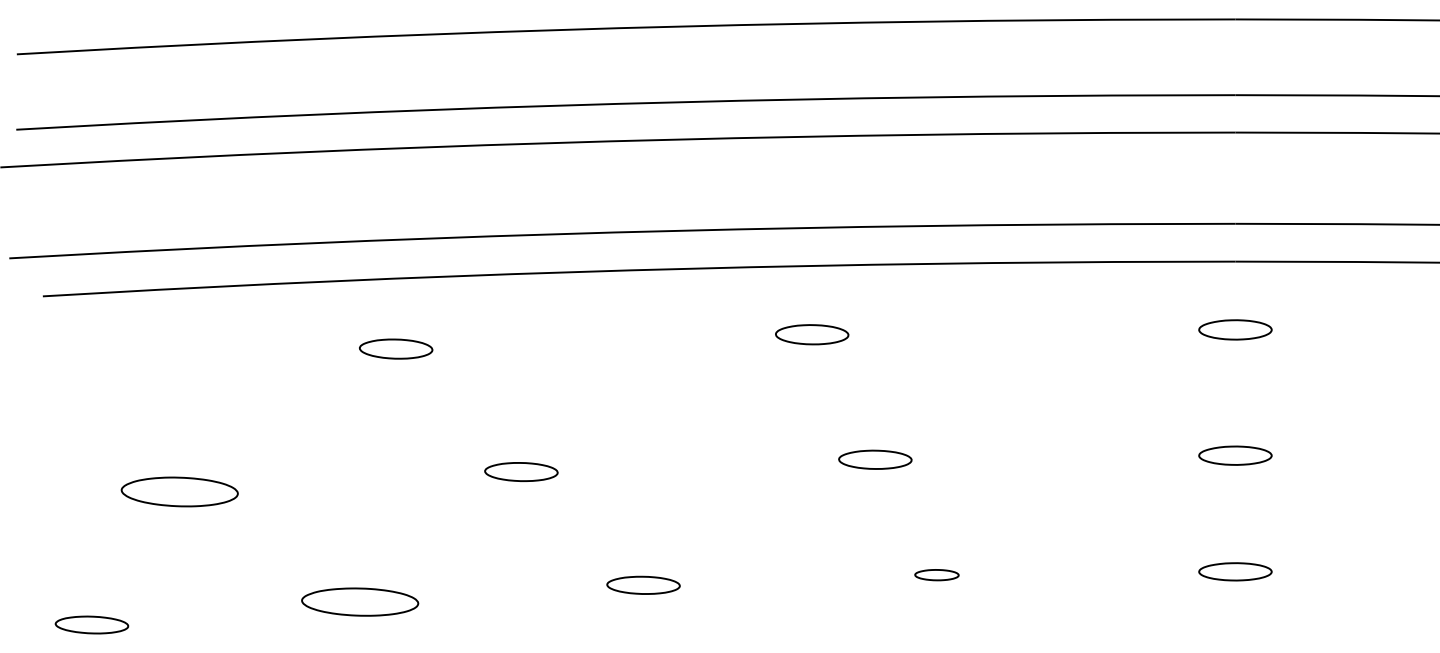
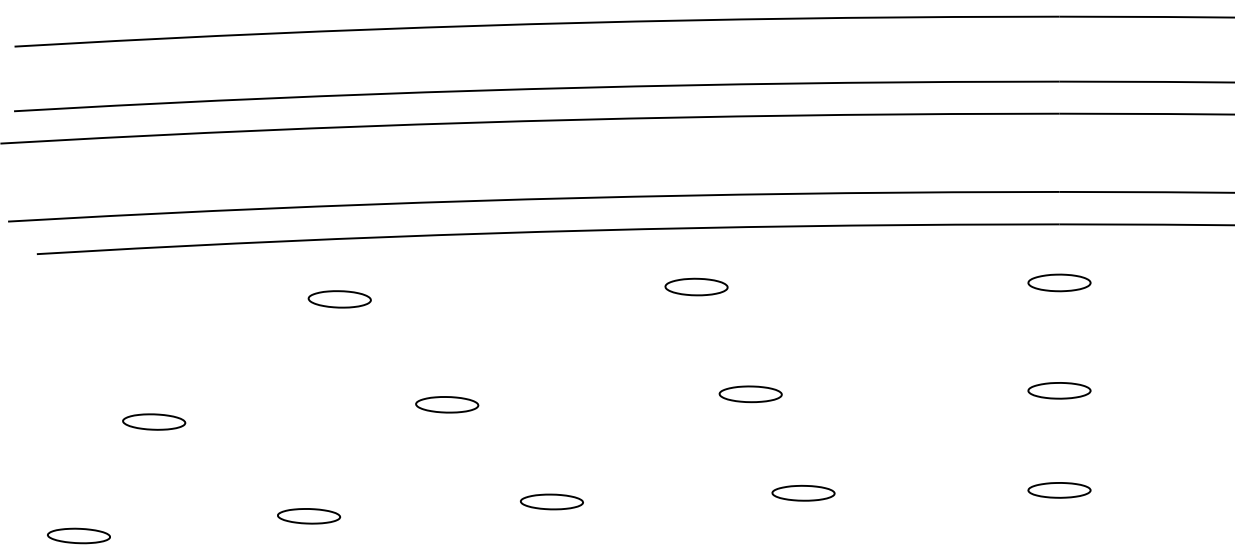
part: (179, 492) -> (154, 422), size x0.62
part: (936, 574) -> (803, 492), size x1.67
part: (360, 601) -> (309, 515), size x0.62

